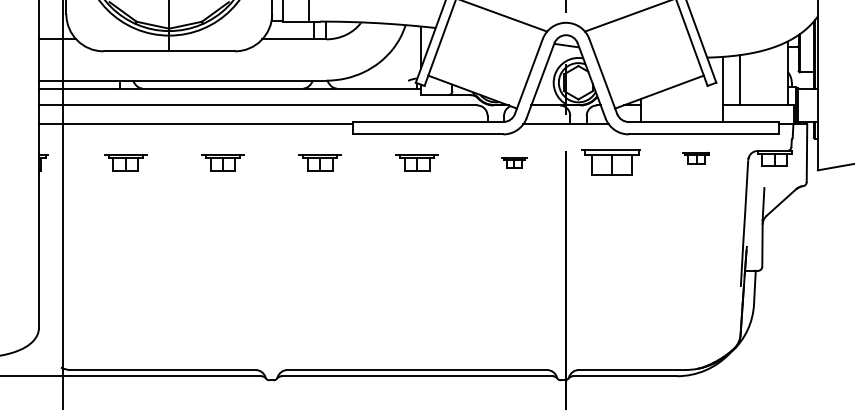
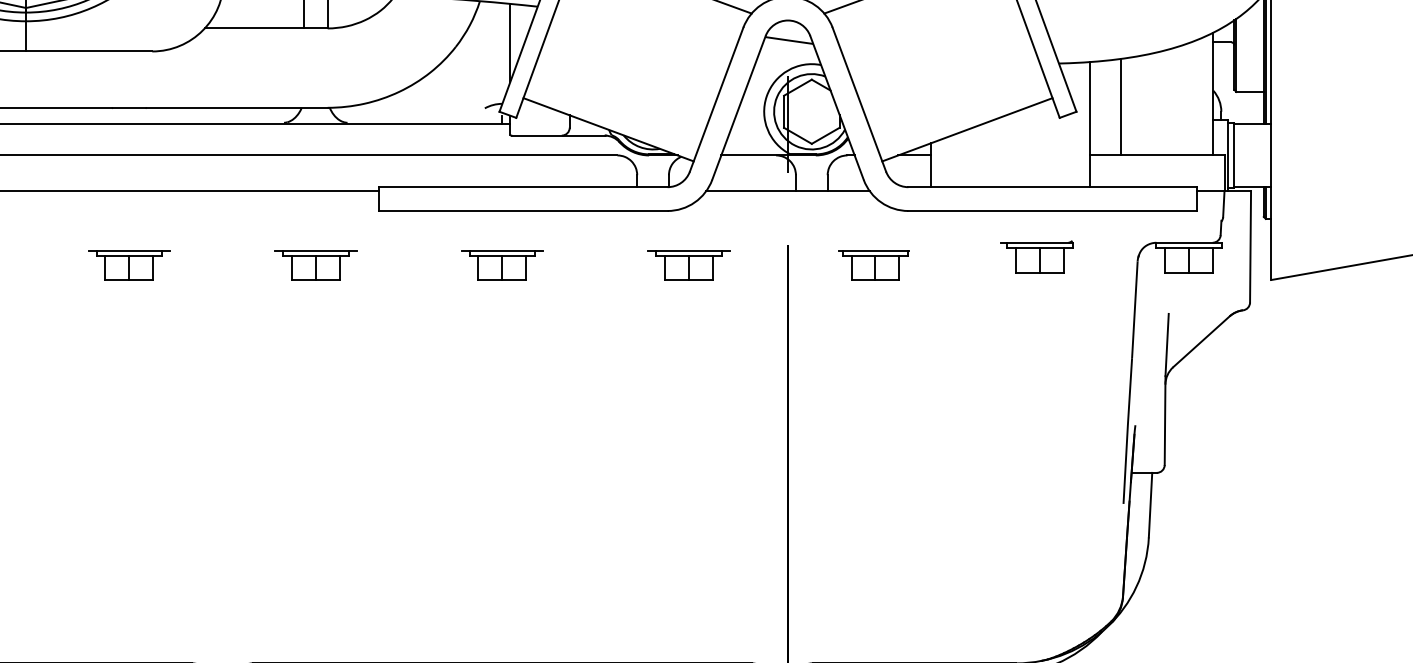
part: (695, 157) -> (1036, 255), size x1.43
part: (514, 162) -> (688, 264), size x1.67
part: (610, 162) -> (873, 264), size x0.62

